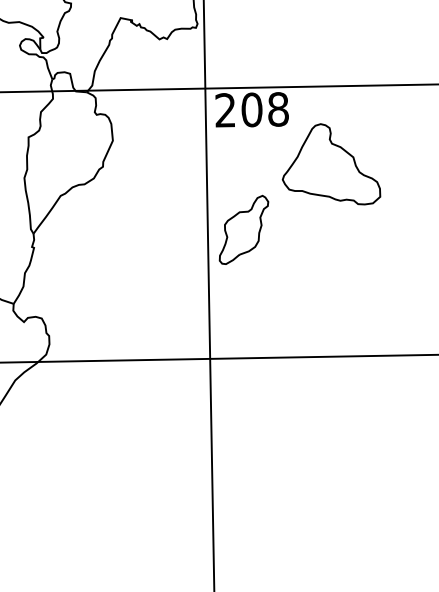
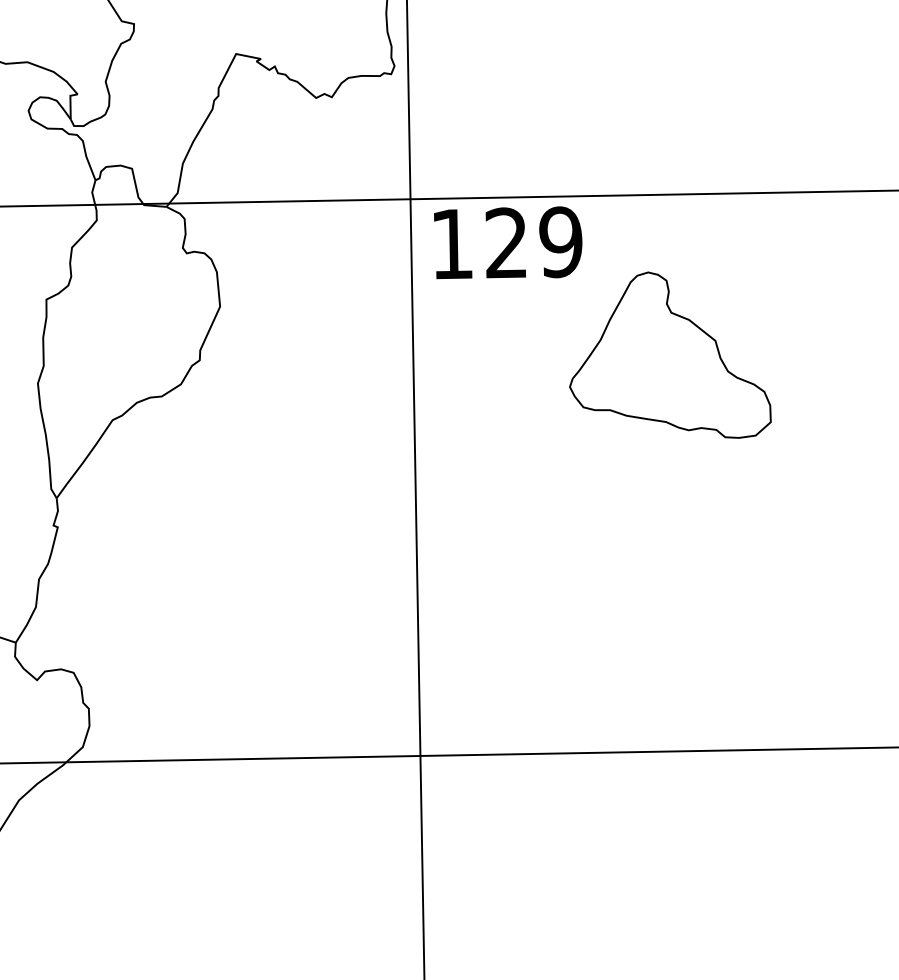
text: (251, 109) -> (505, 242), 208 -> 129
part: (243, 229) -> (489, 489), removed

